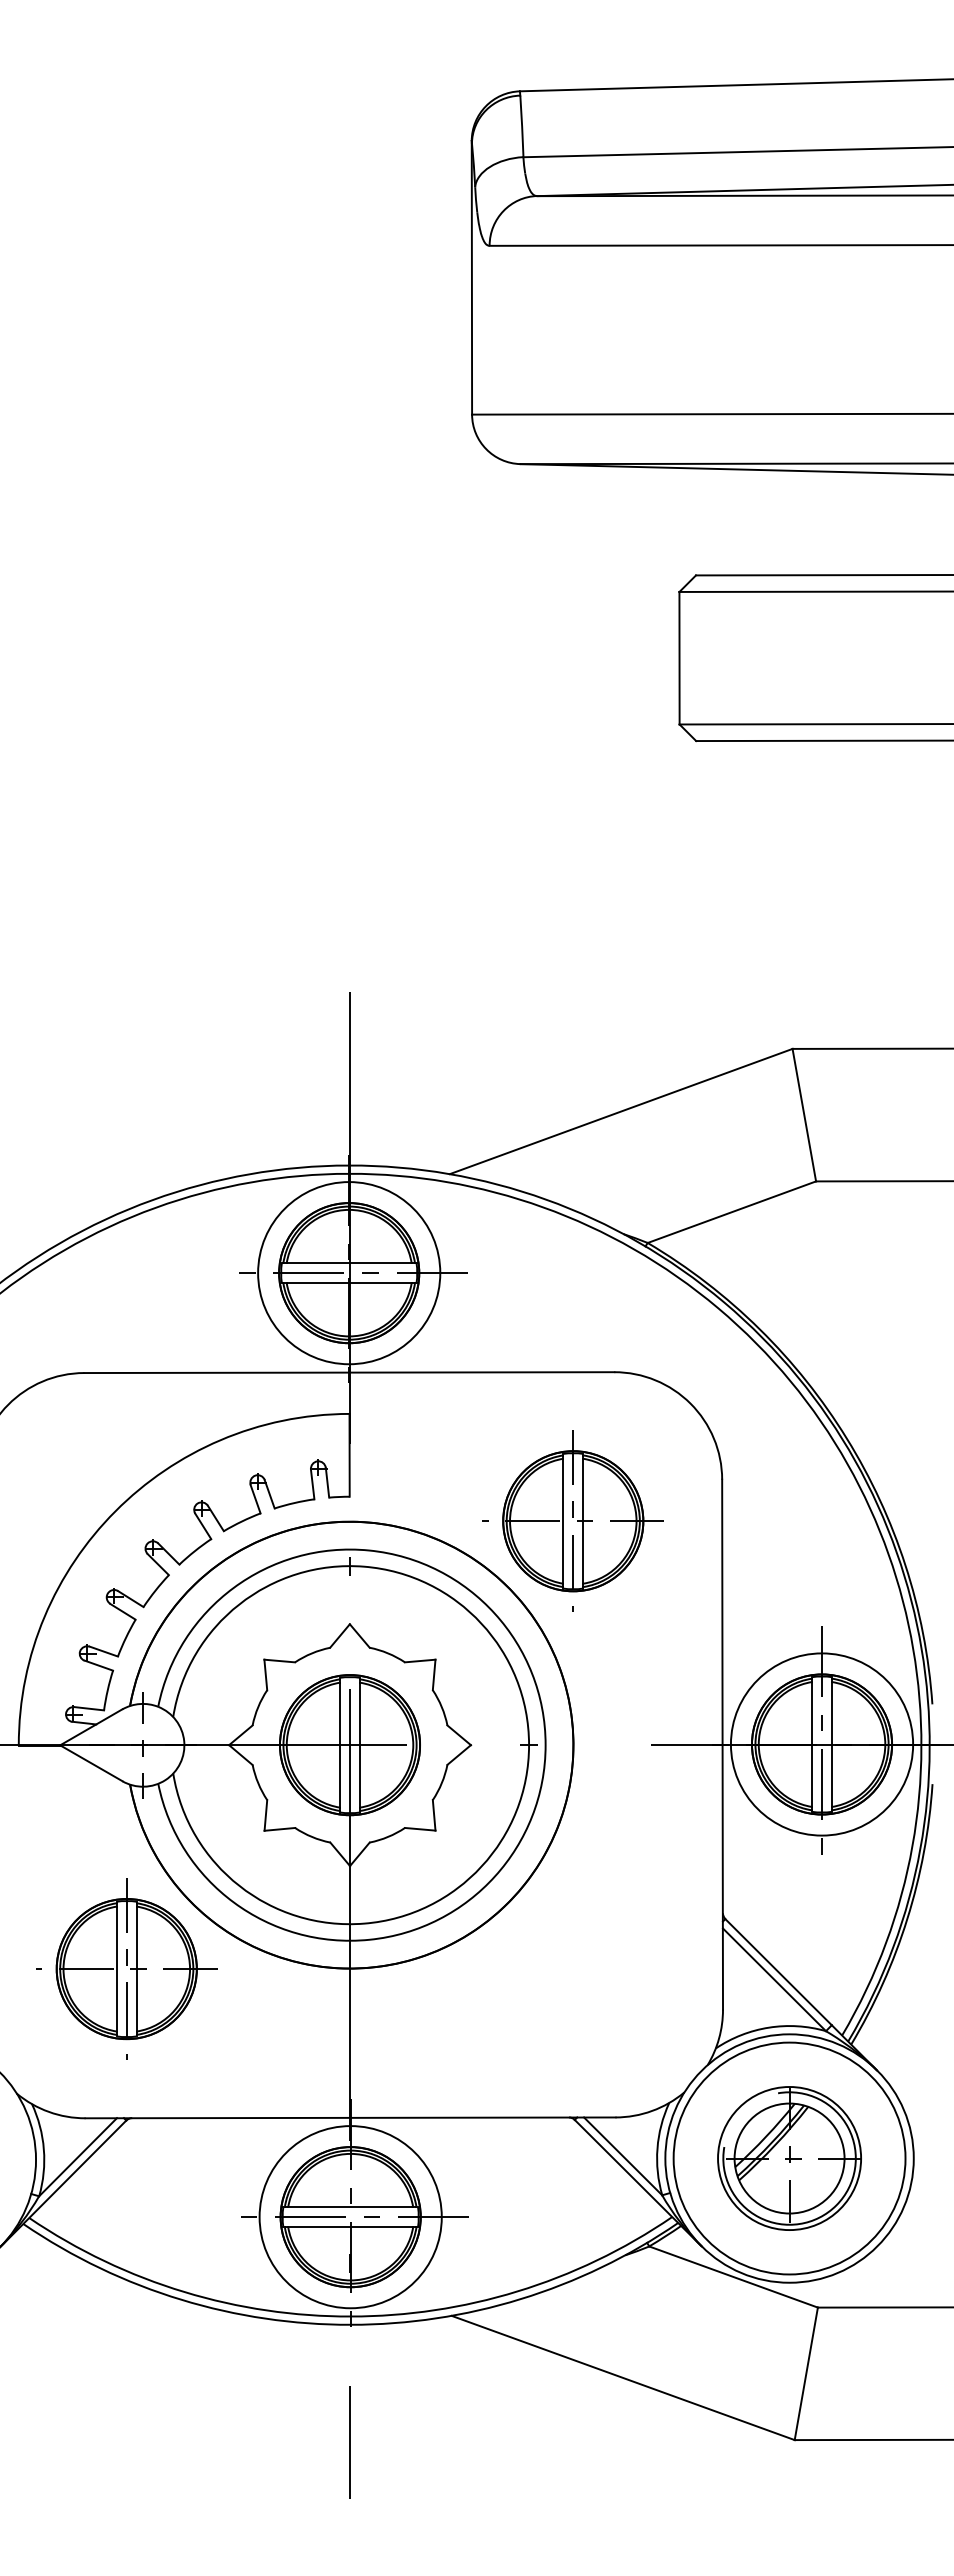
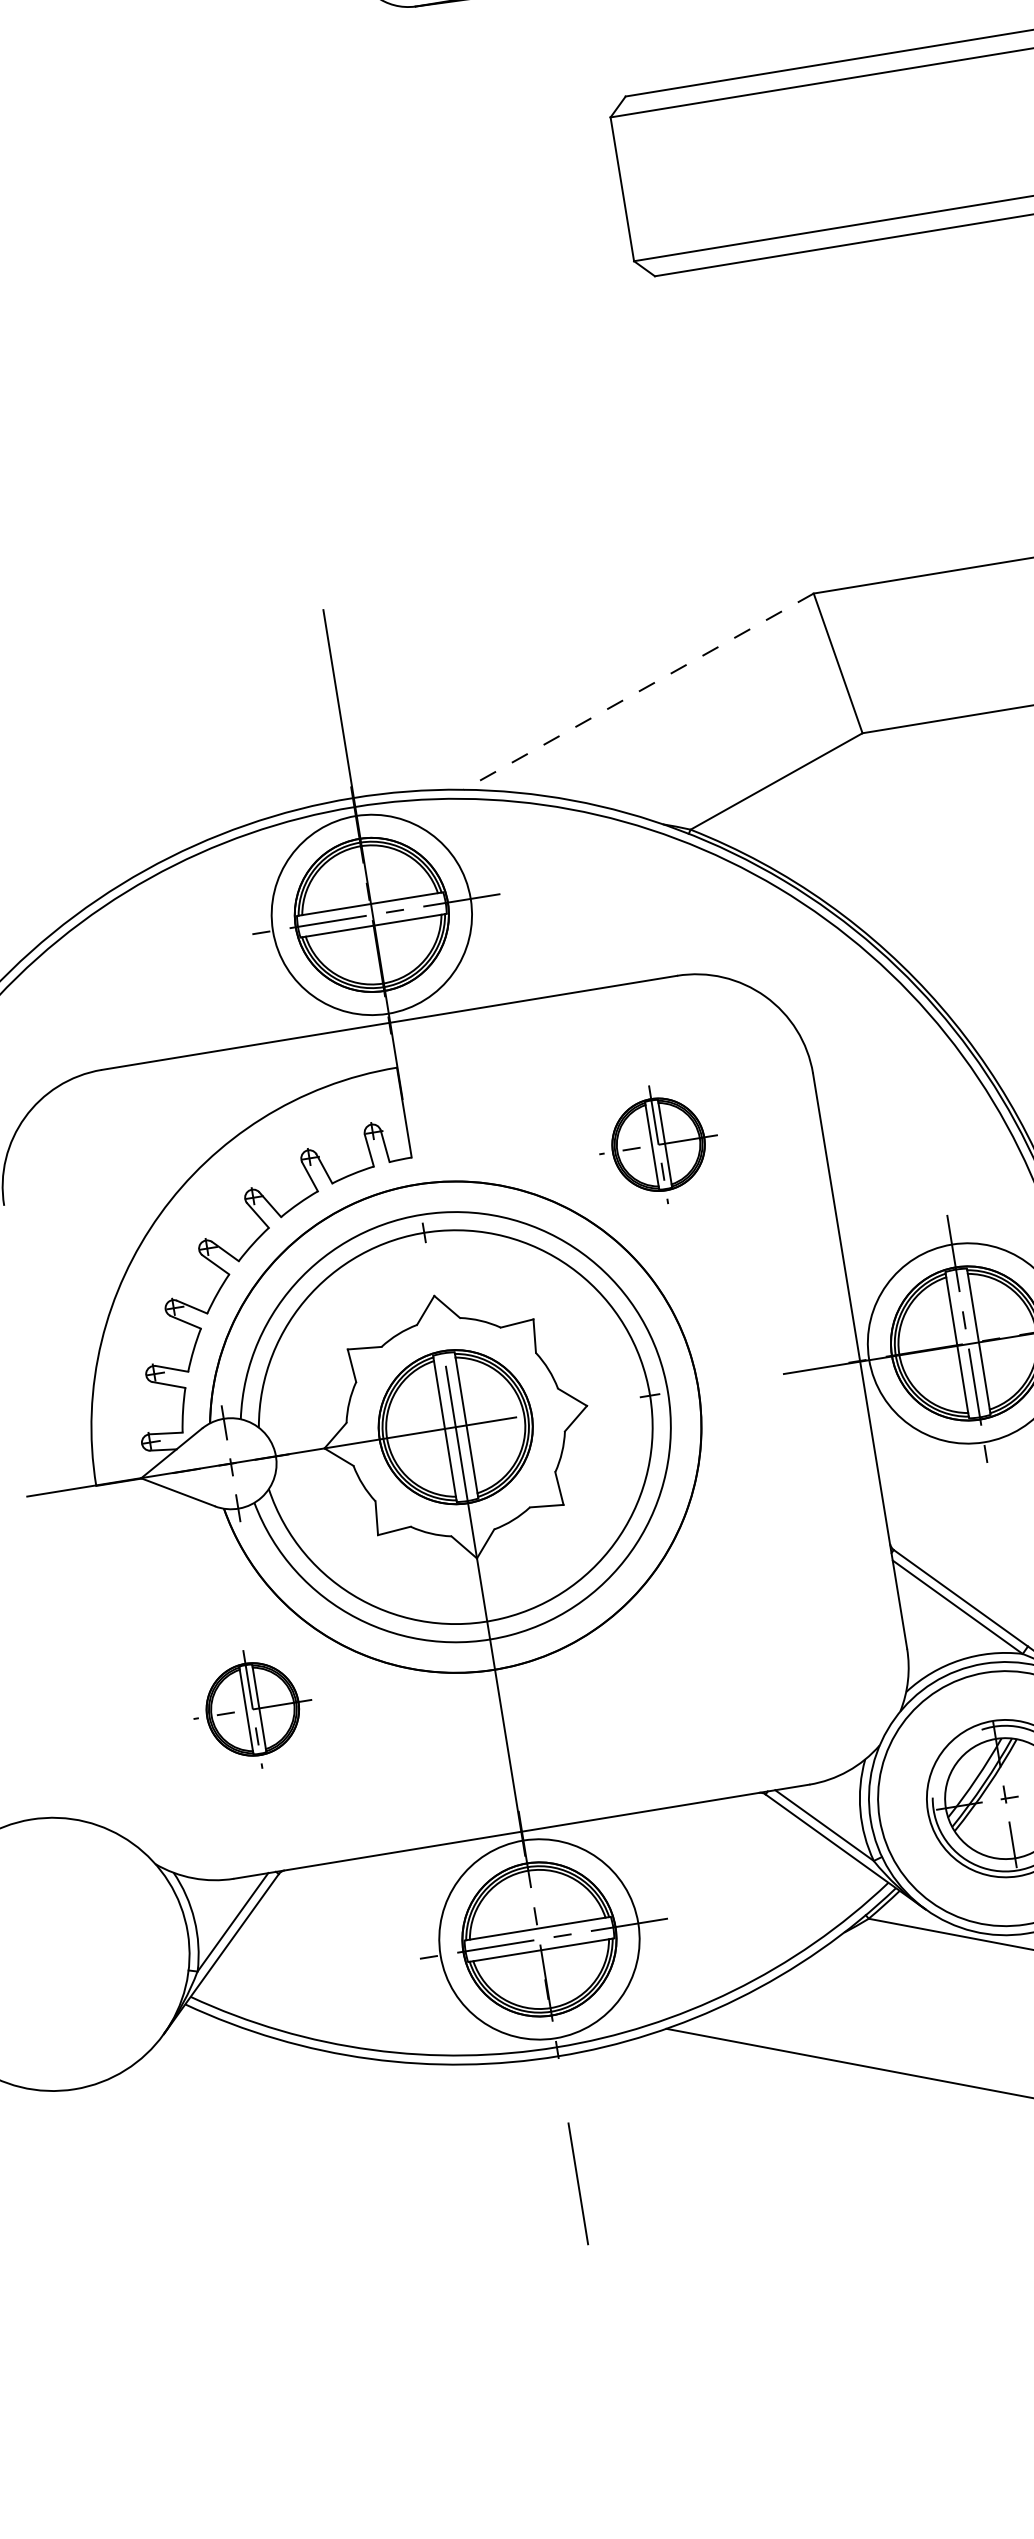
line: (620, 1111) -> (637, 691), solid -> dashed
part: (572, 1520) -> (657, 1144), size x0.6
part: (126, 1968) -> (252, 1708), size x0.6

